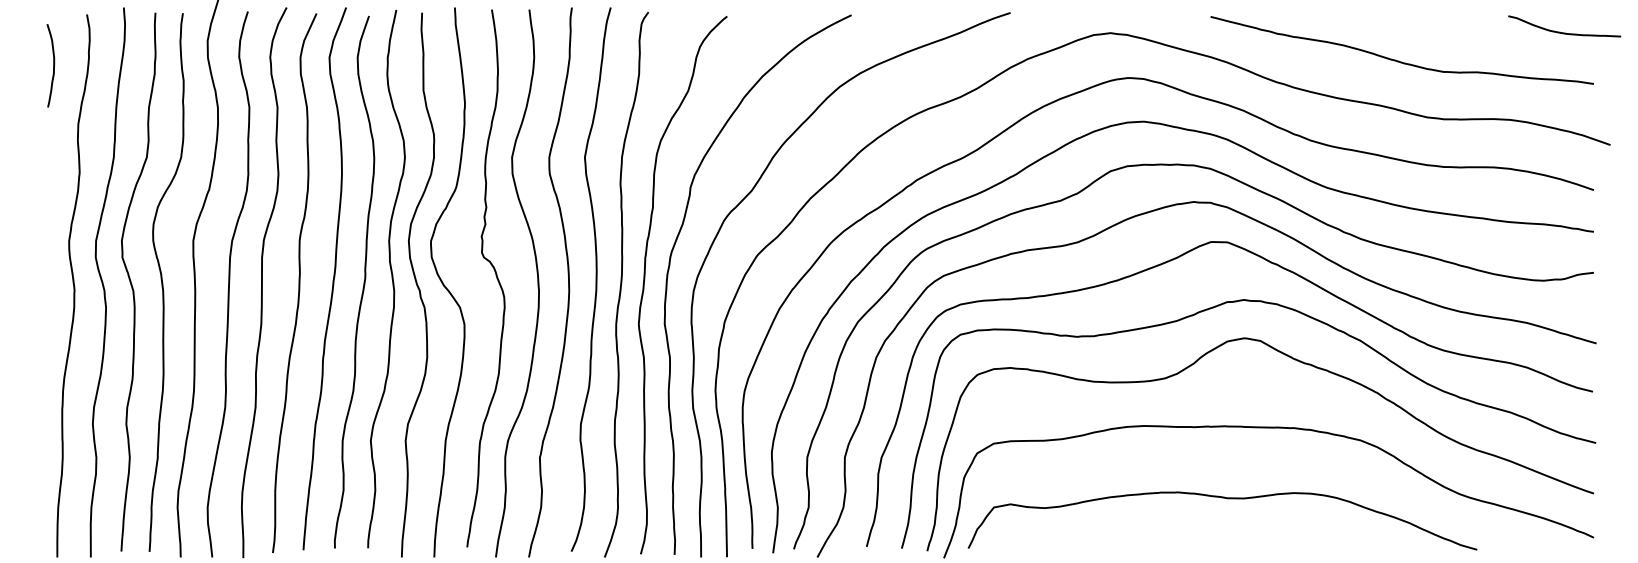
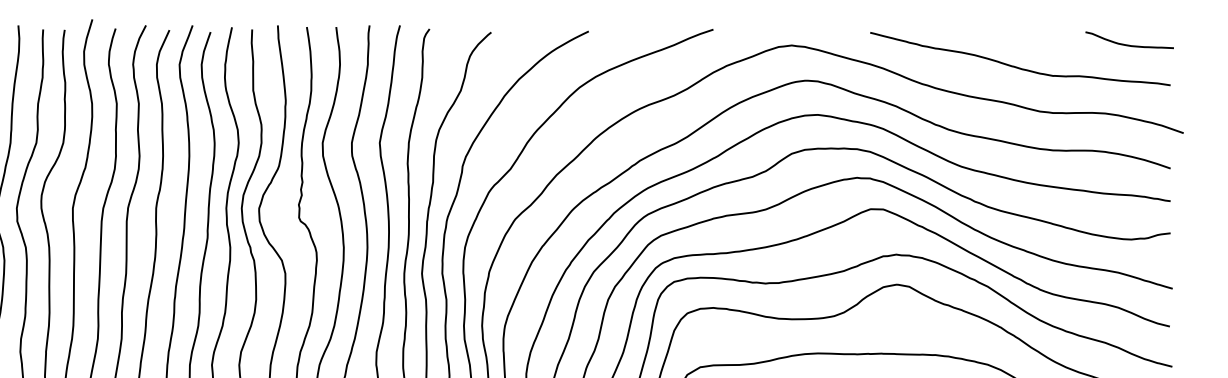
curve: (1564, 32) -> (1129, 44), moved

